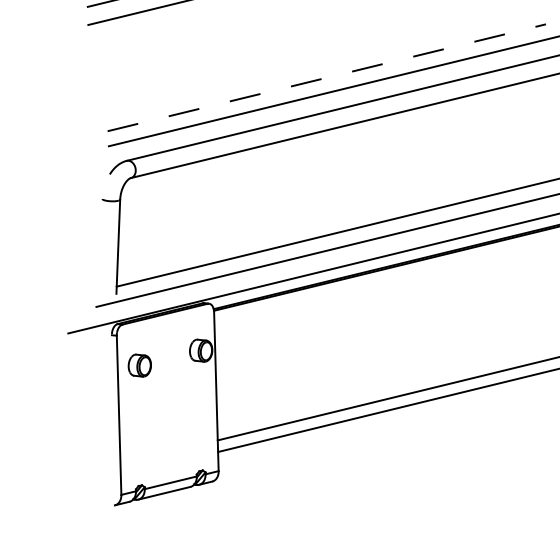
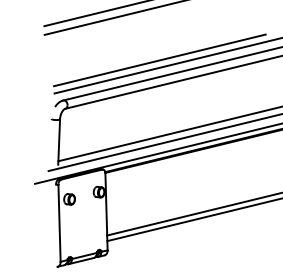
line: (326, 77) -> (159, 60), dashed -> solid

